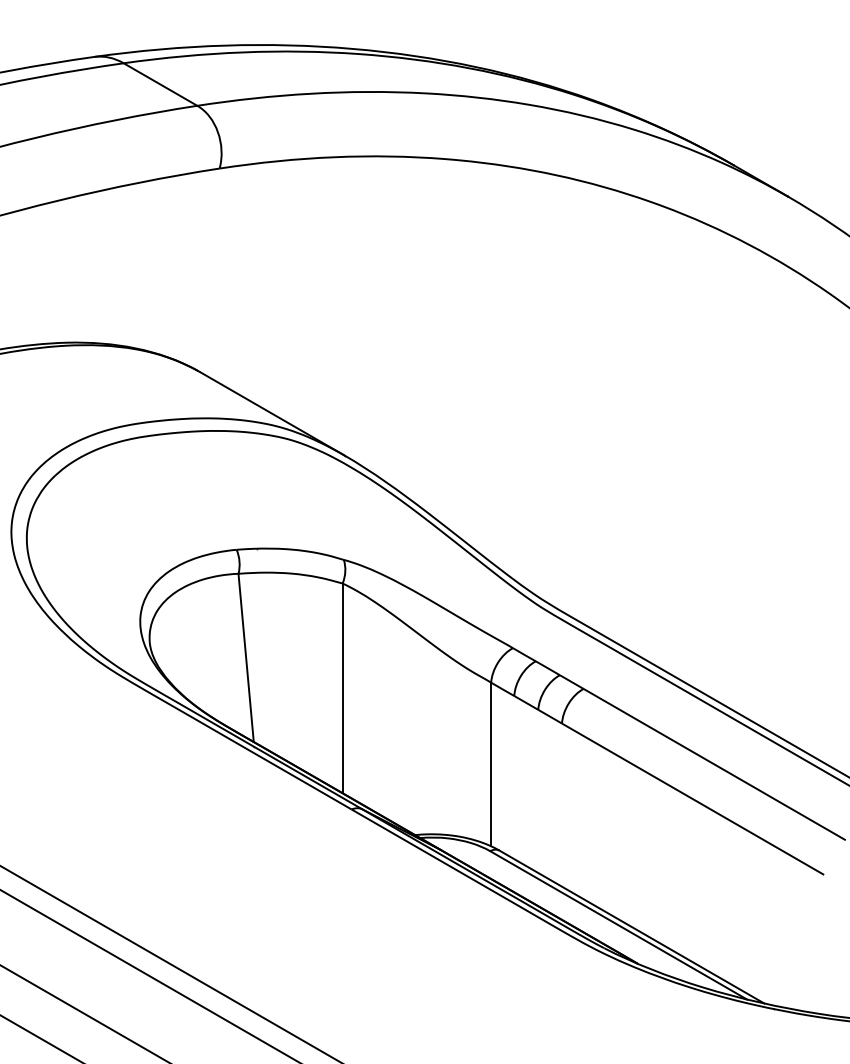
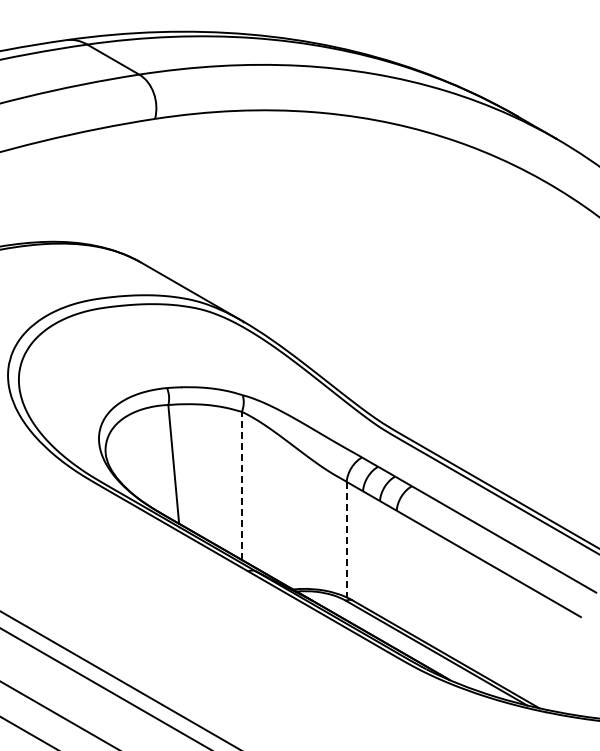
line: (342, 687) -> (241, 485), solid -> dashed
line: (490, 764) -> (346, 539), solid -> dashed

